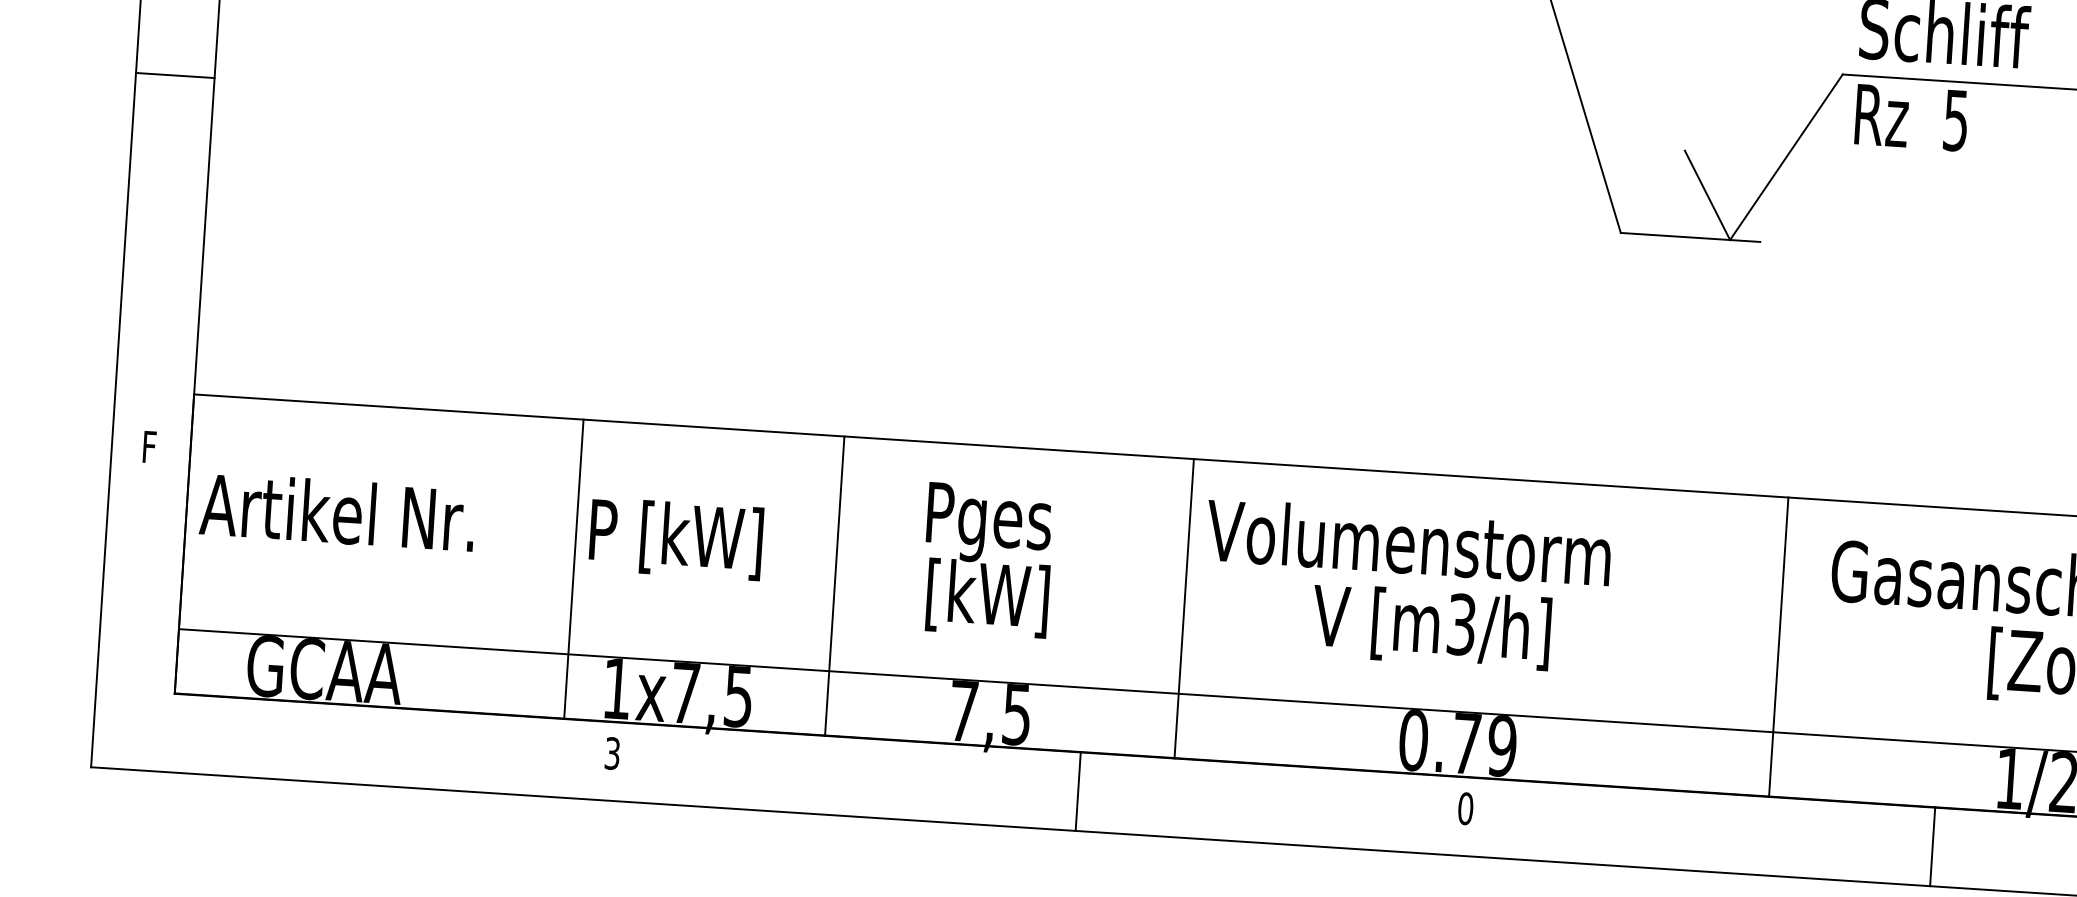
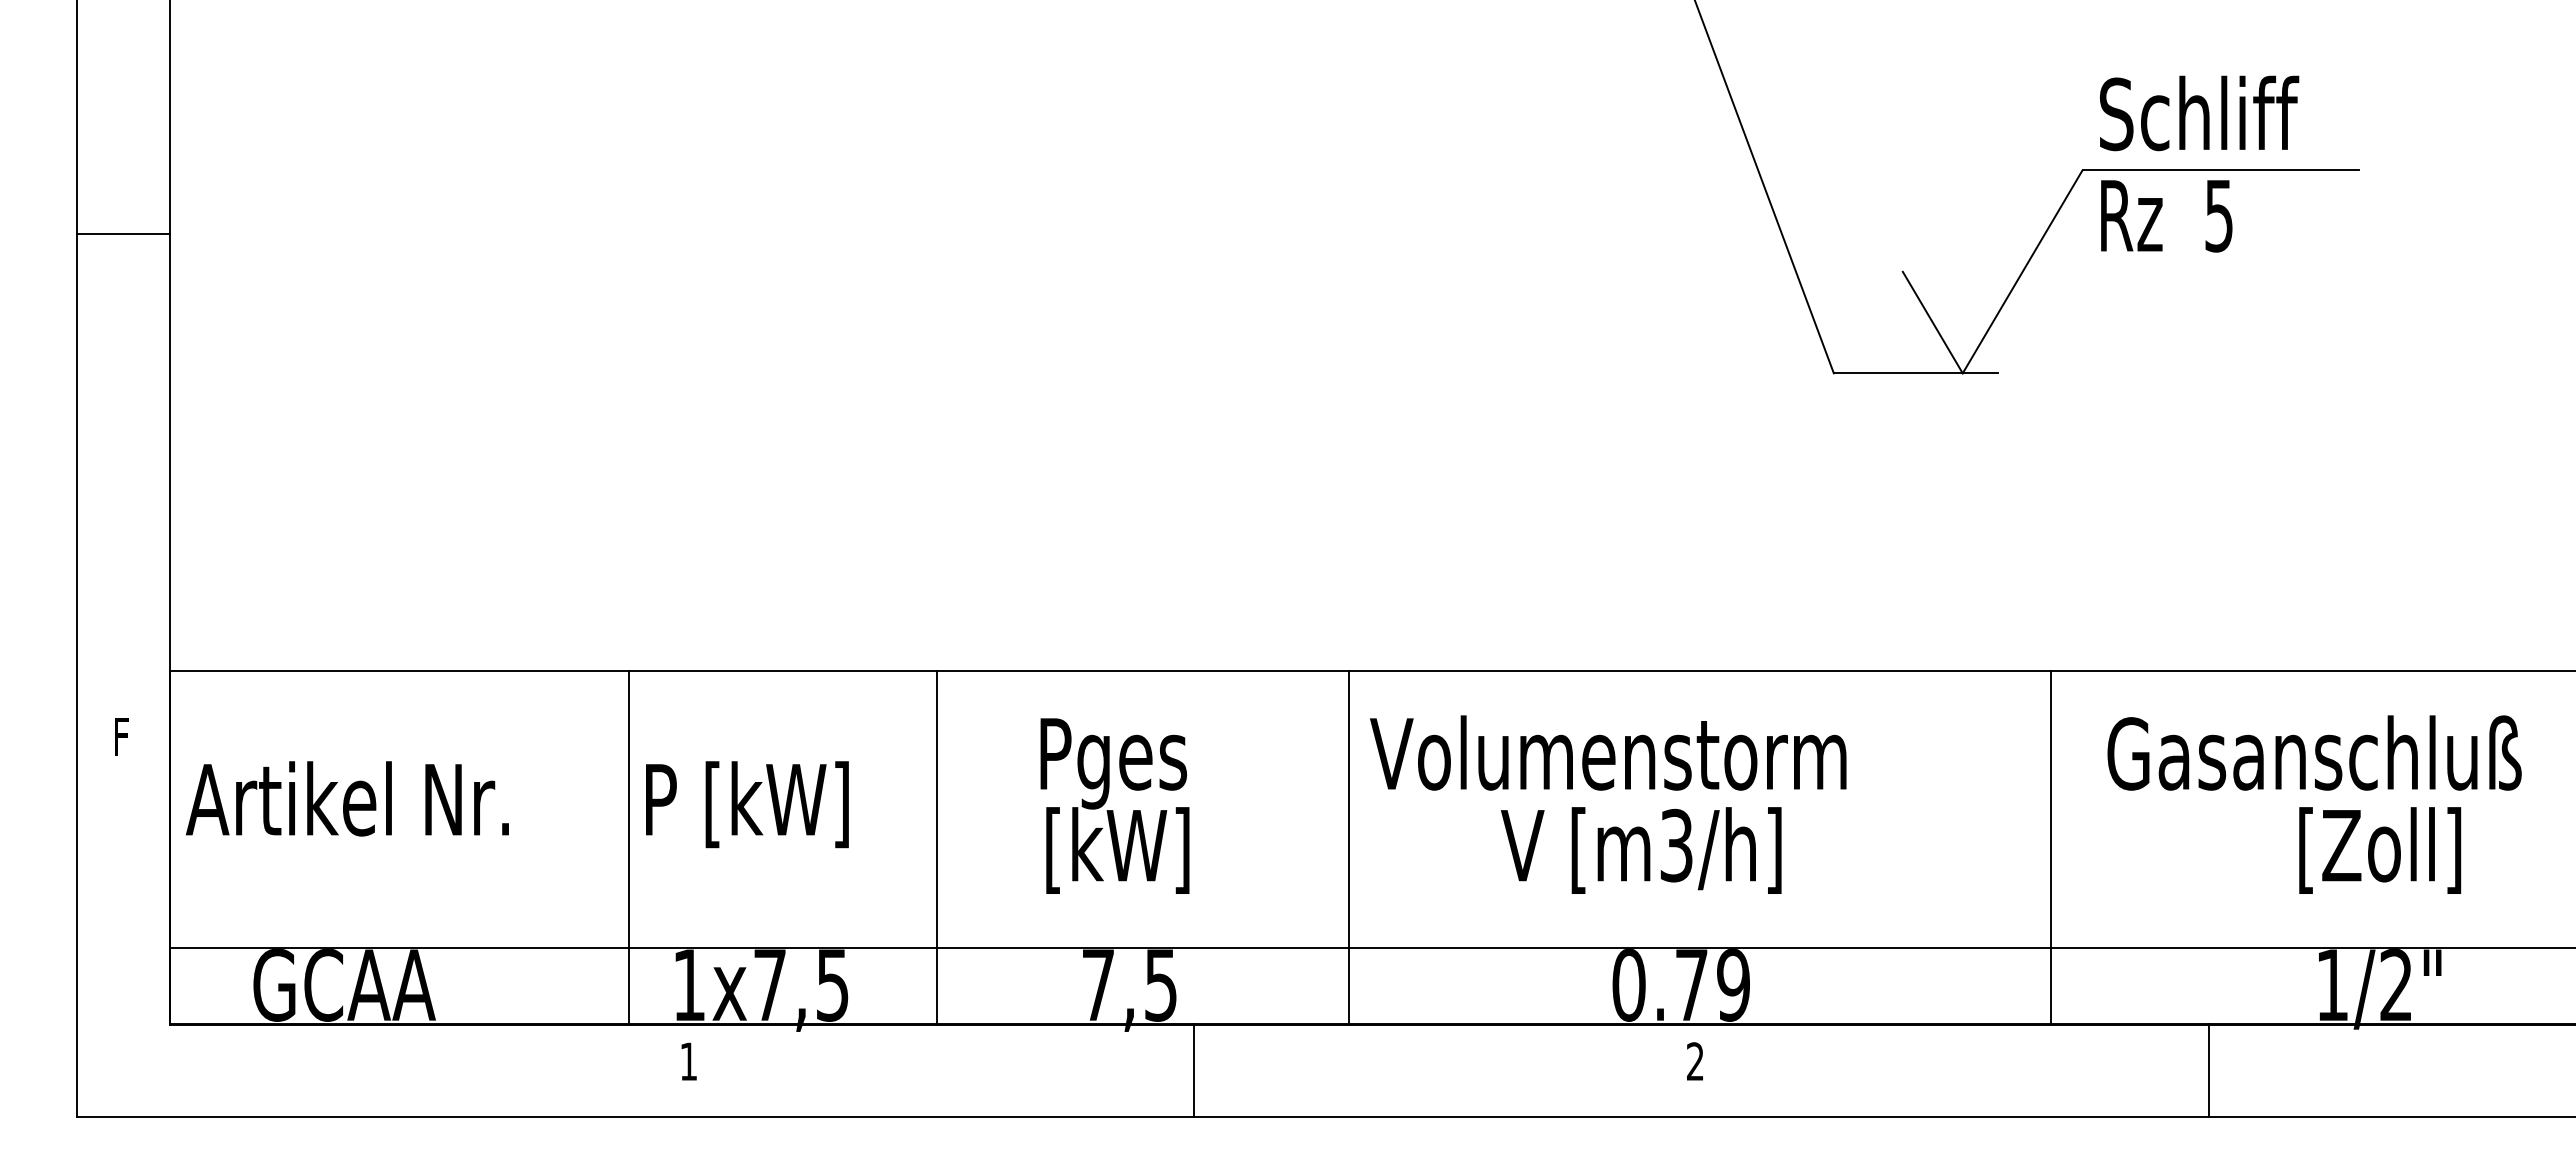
line: (175, 75) -> (123, 234), moved
text: (612, 753) -> (688, 1061), 3 -> 1
line: (1077, 791) -> (1193, 1070), moved
text: (1465, 808) -> (1695, 1061), 0 -> 2
line: (1932, 846) -> (2208, 1070), moved

